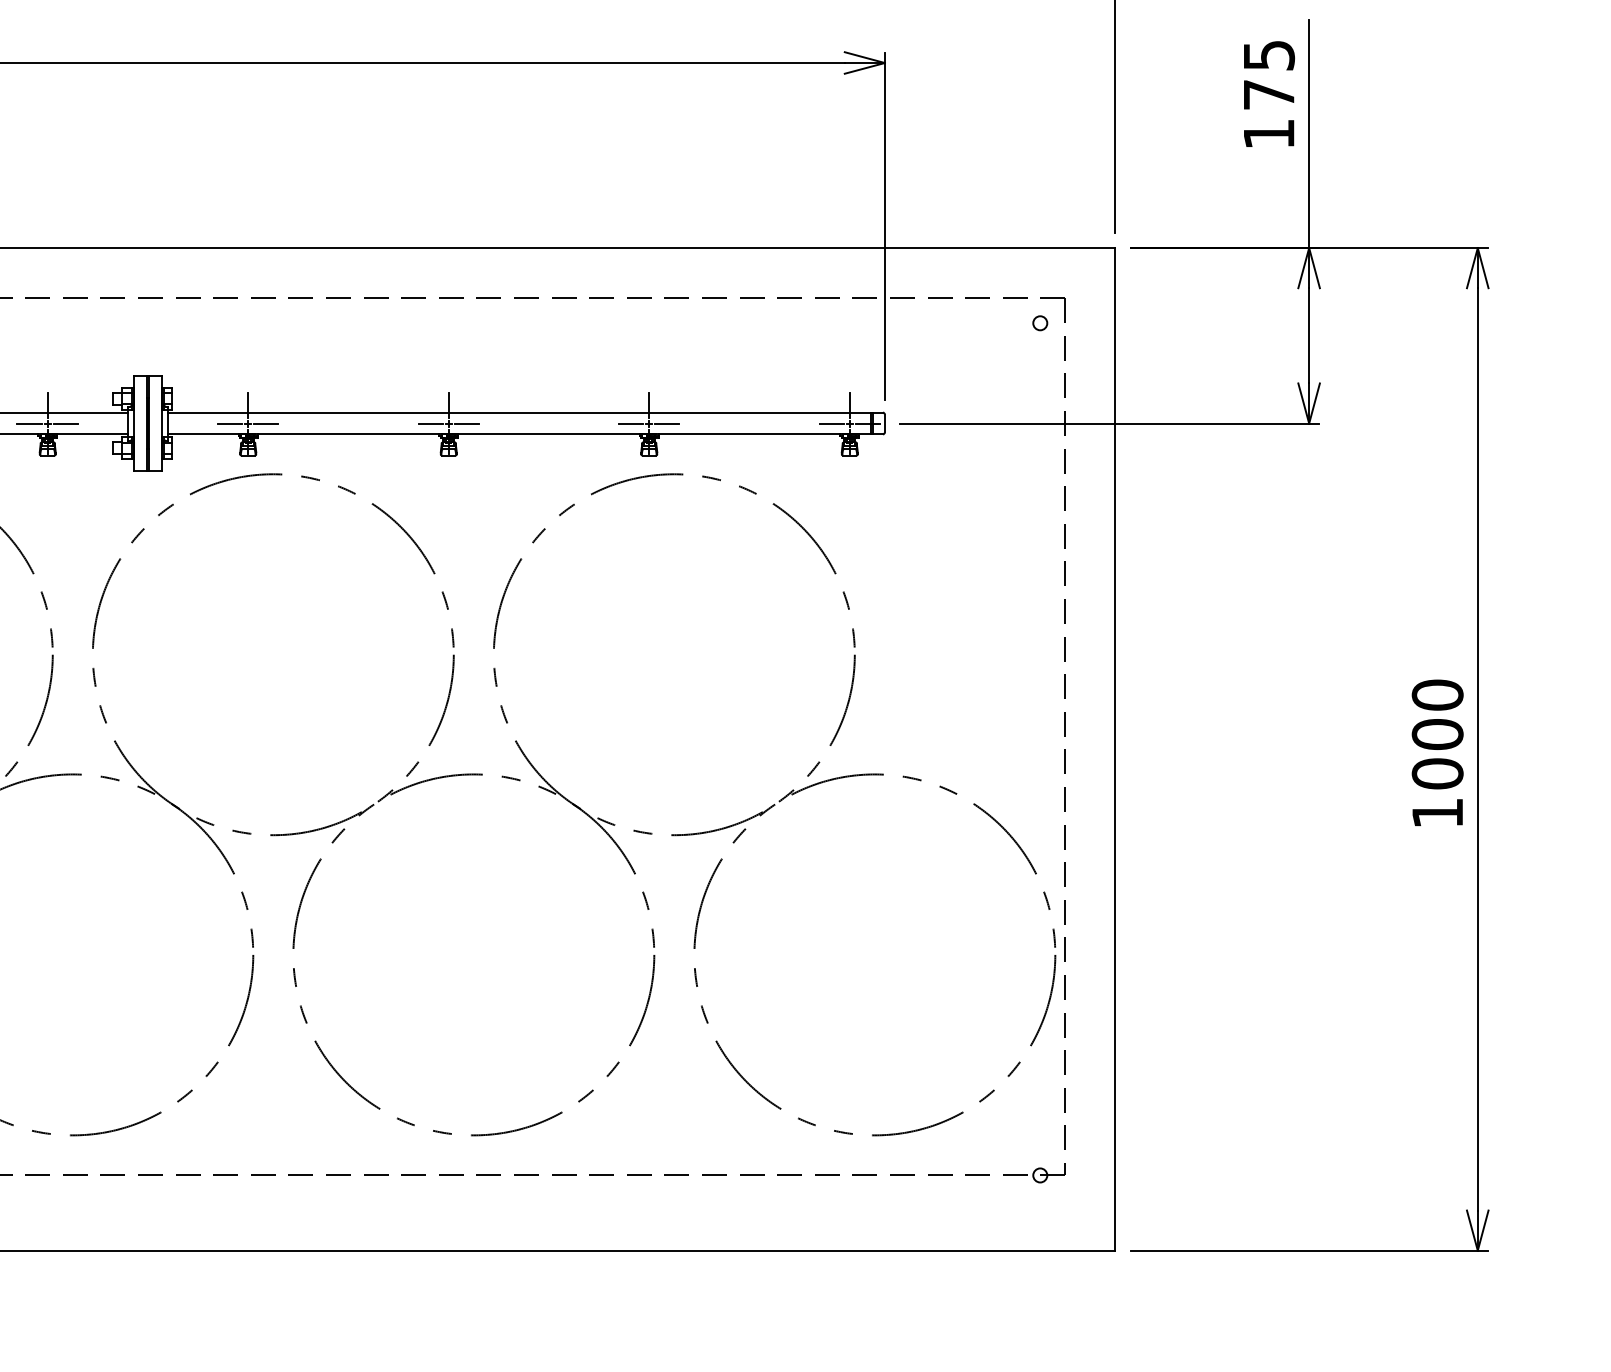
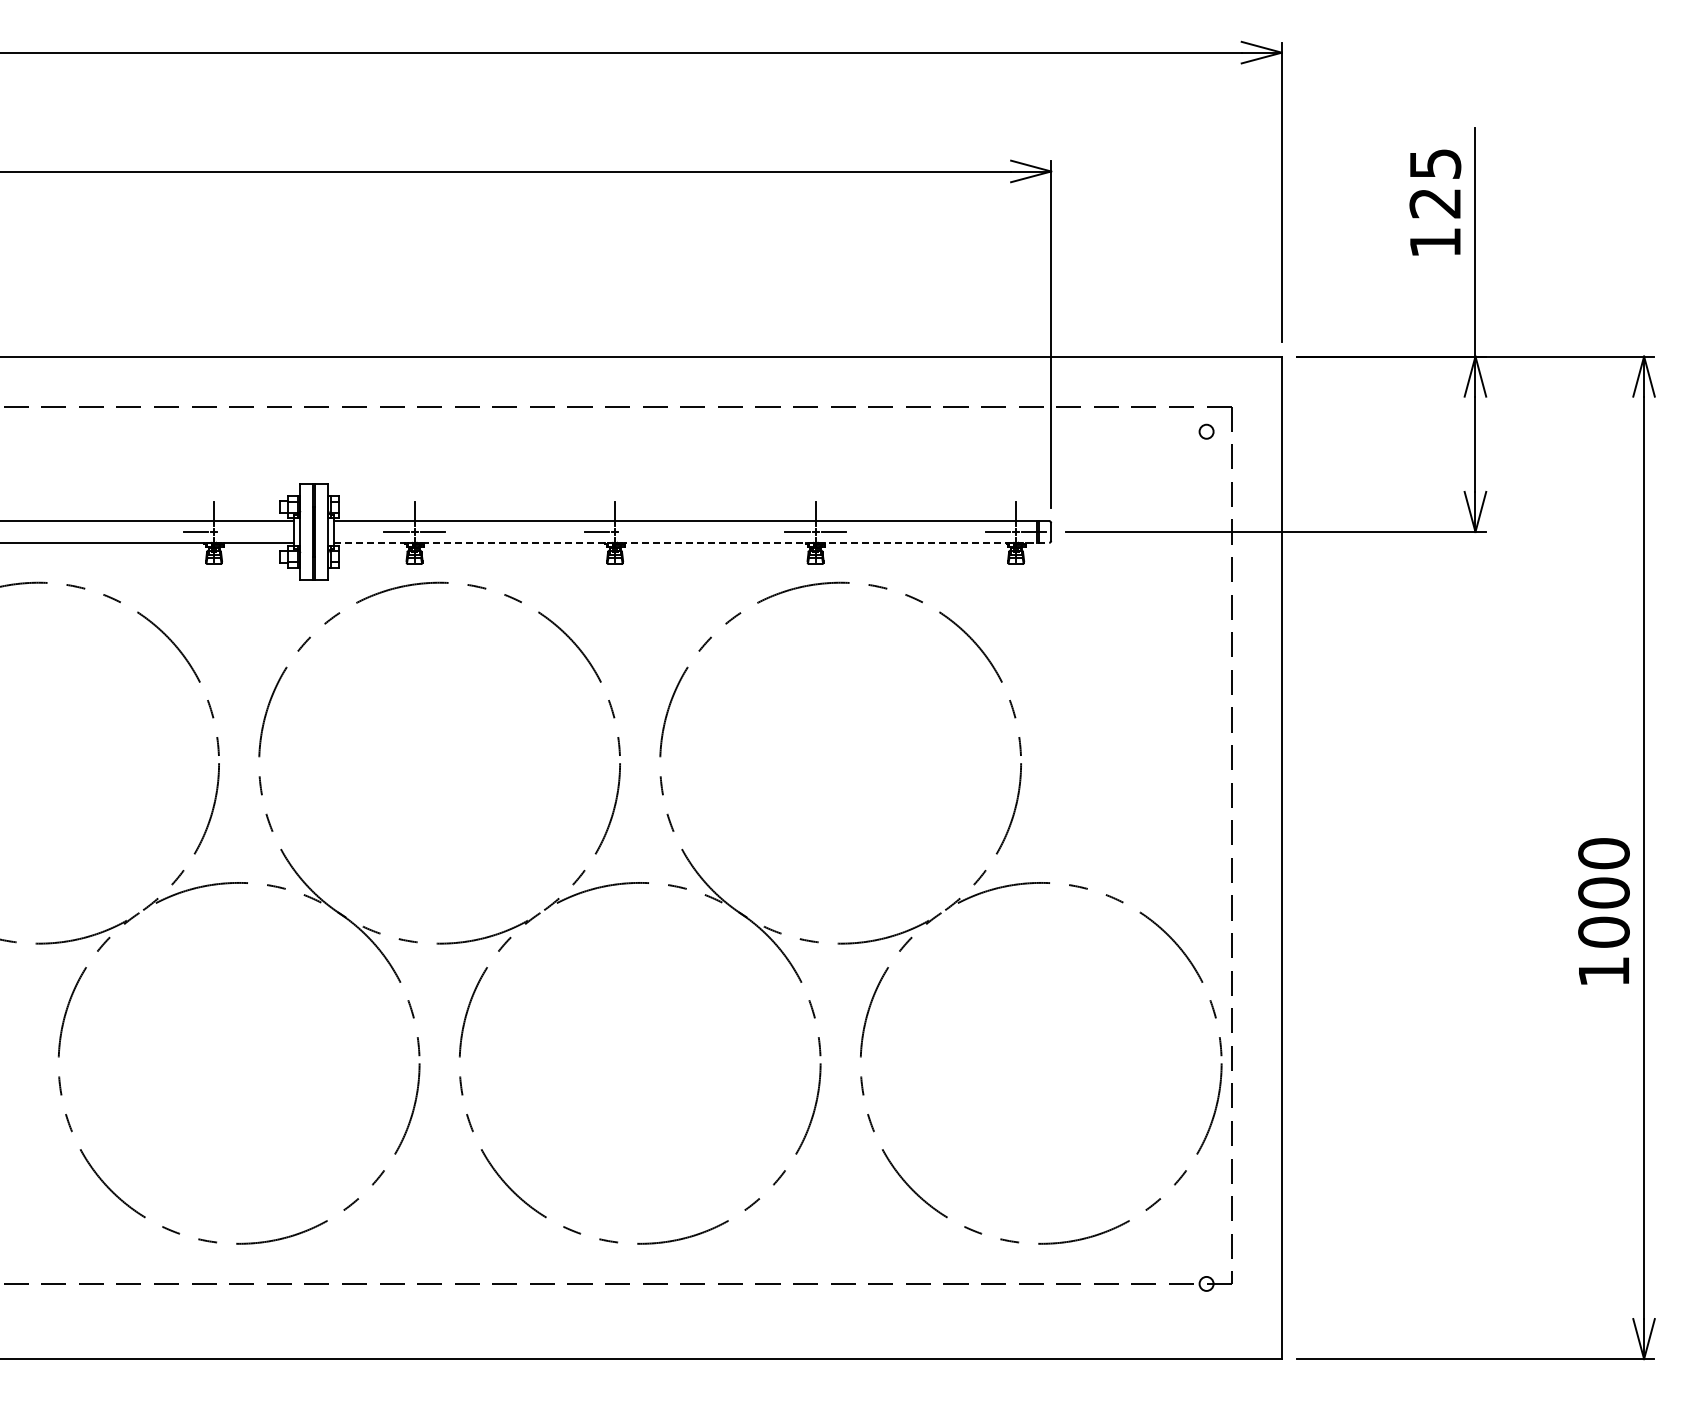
text: (1268, 95) -> (1434, 203), 175 -> 125
line: (66, 424) -> (232, 532), removed
line: (467, 424) -> (633, 532), removed
line: (526, 434) -> (692, 542), solid -> dashed
text: (1437, 753) -> (1603, 911), moved

